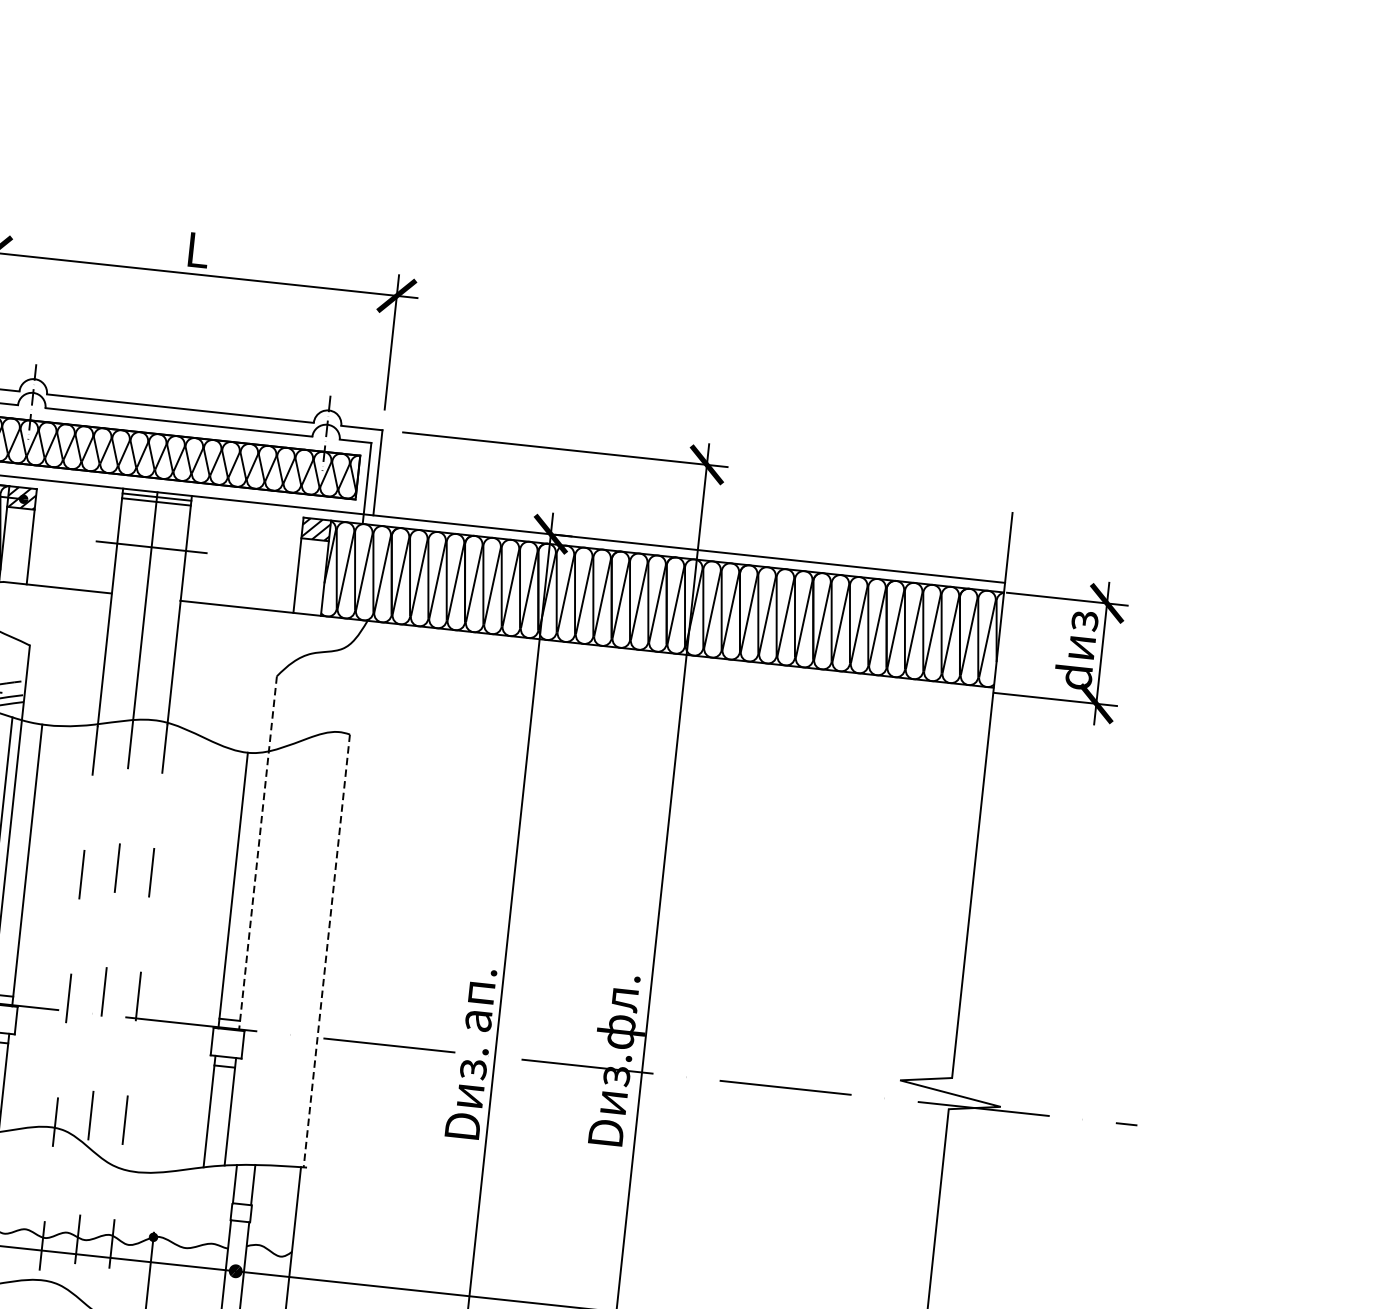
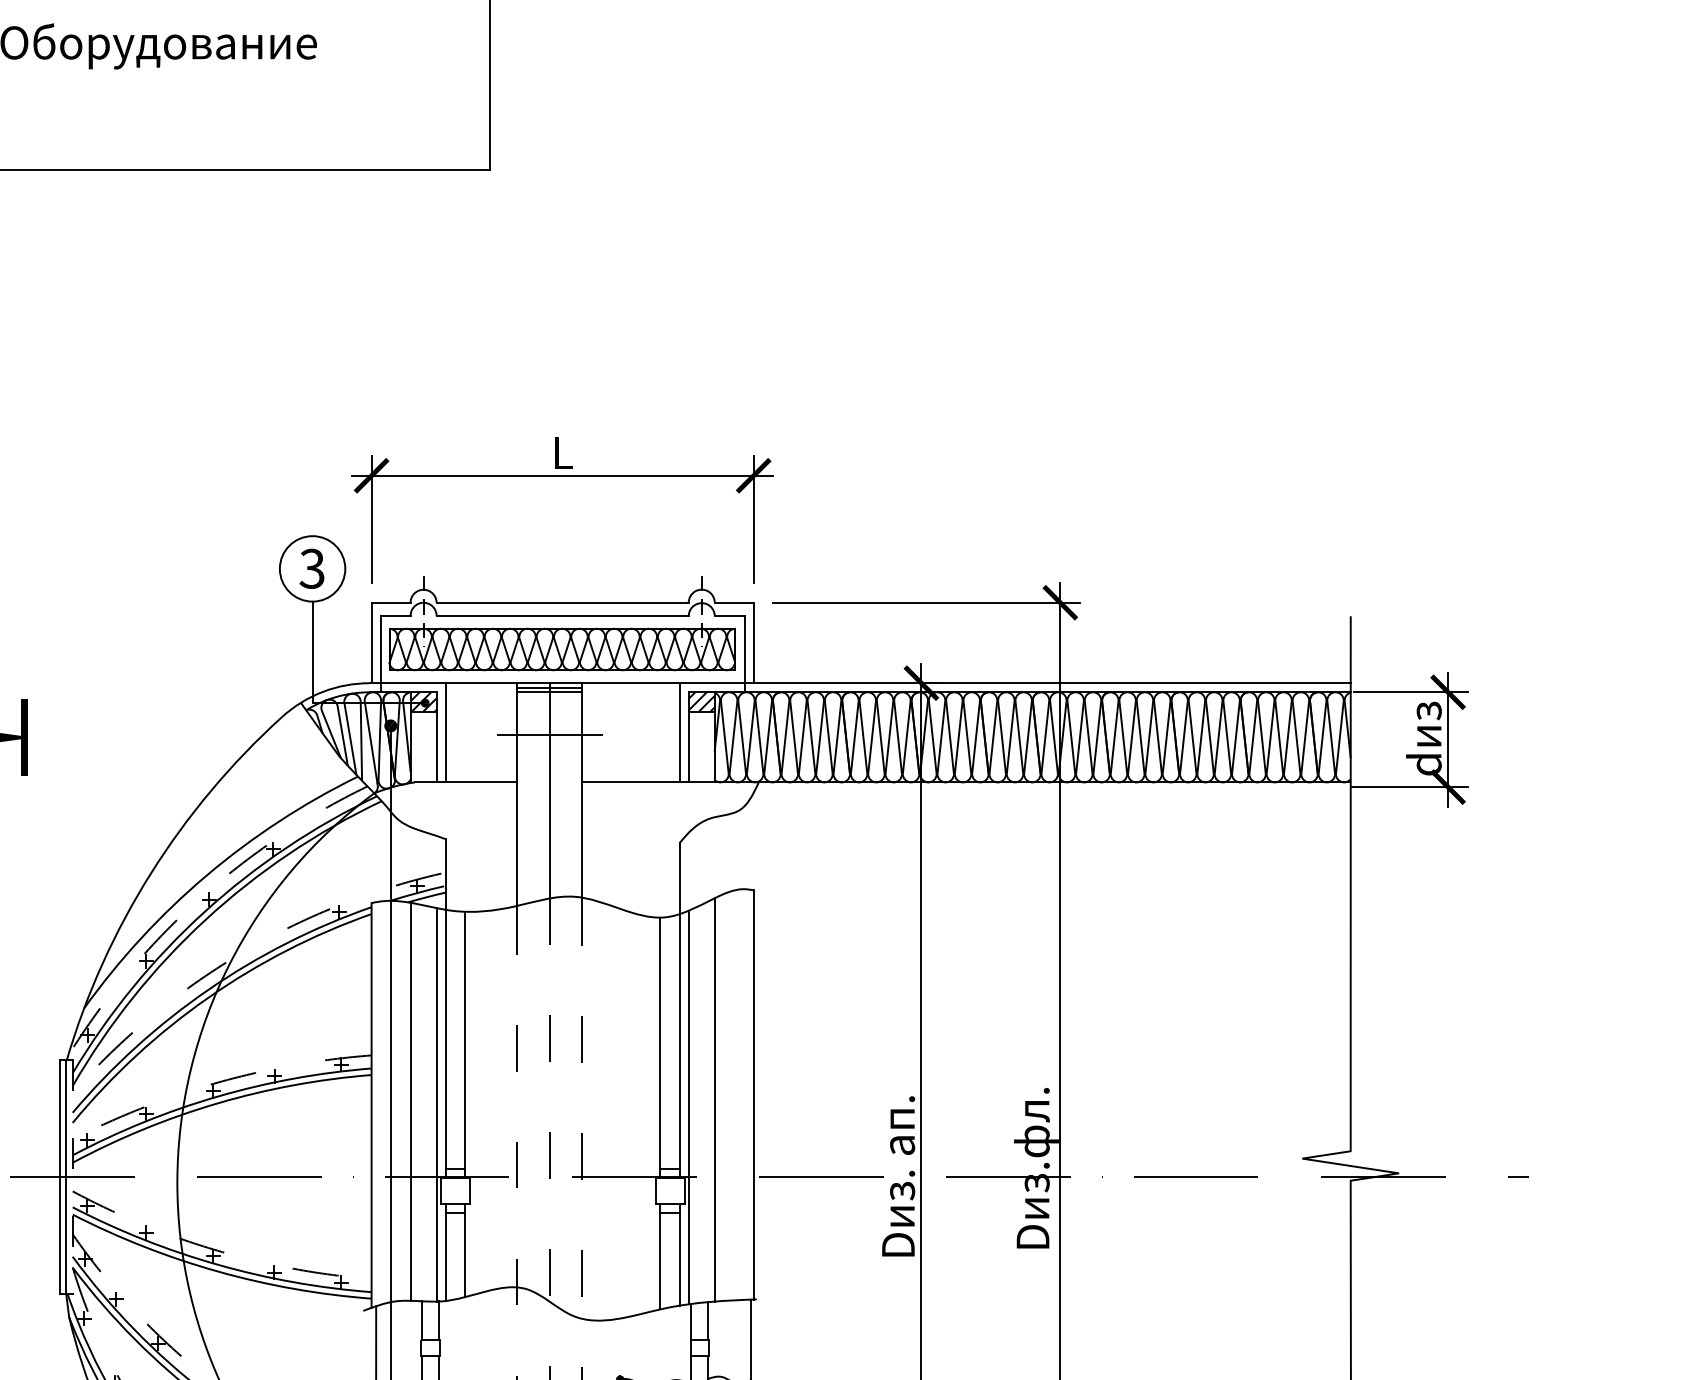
line: (41, 532) -> (445, 732), added
line: (289, 559) -> (679, 732), added
line: (257, 854) -> (679, 1011), dashed -> solid
line: (326, 950) -> (753, 1094), dashed -> solid
line: (284, 951) -> (714, 1099), added
line: (256, 956) -> (688, 1107), added

